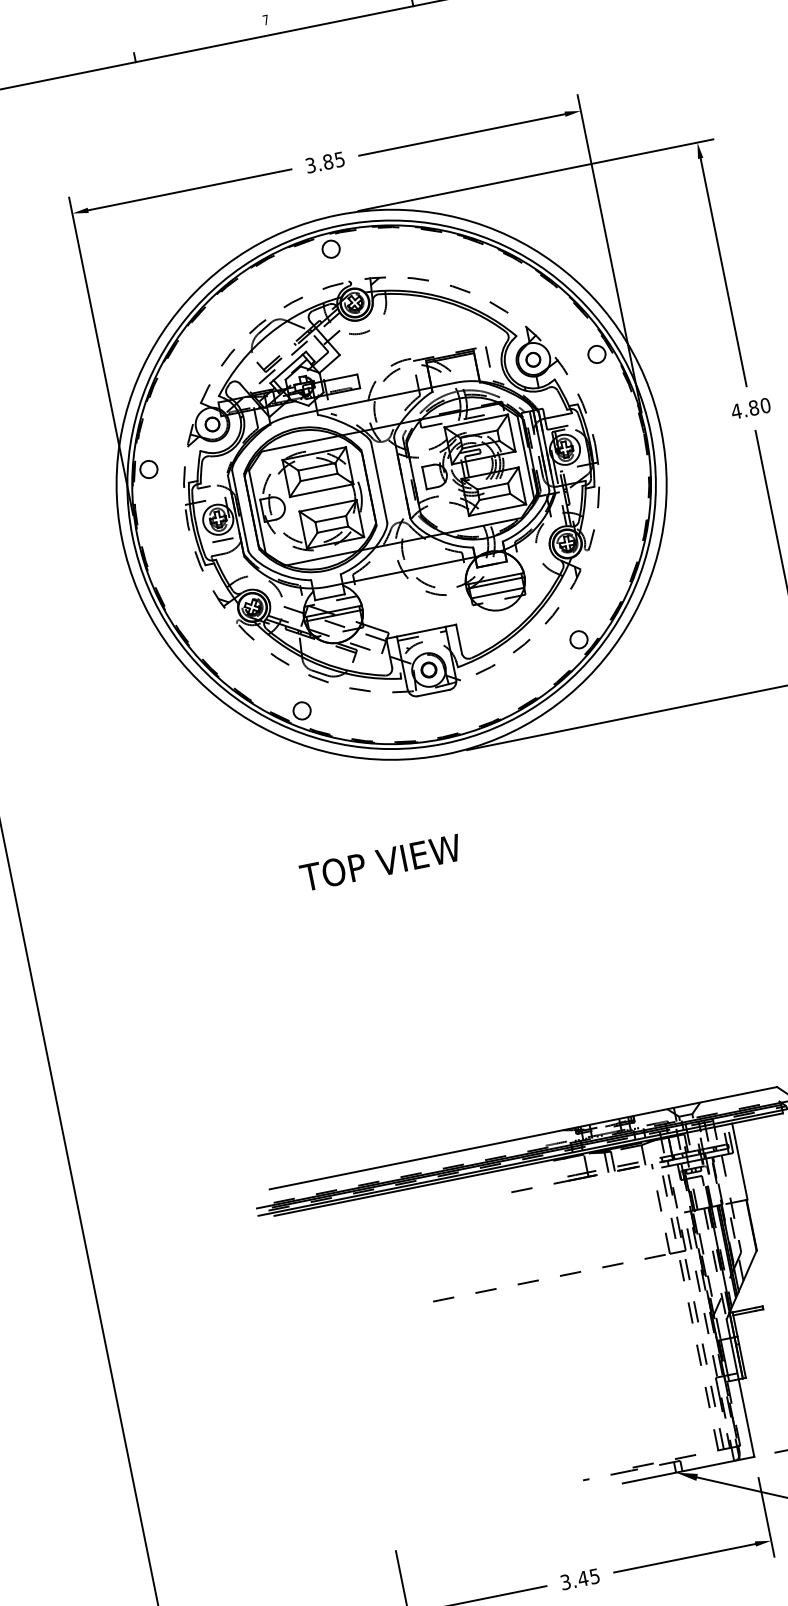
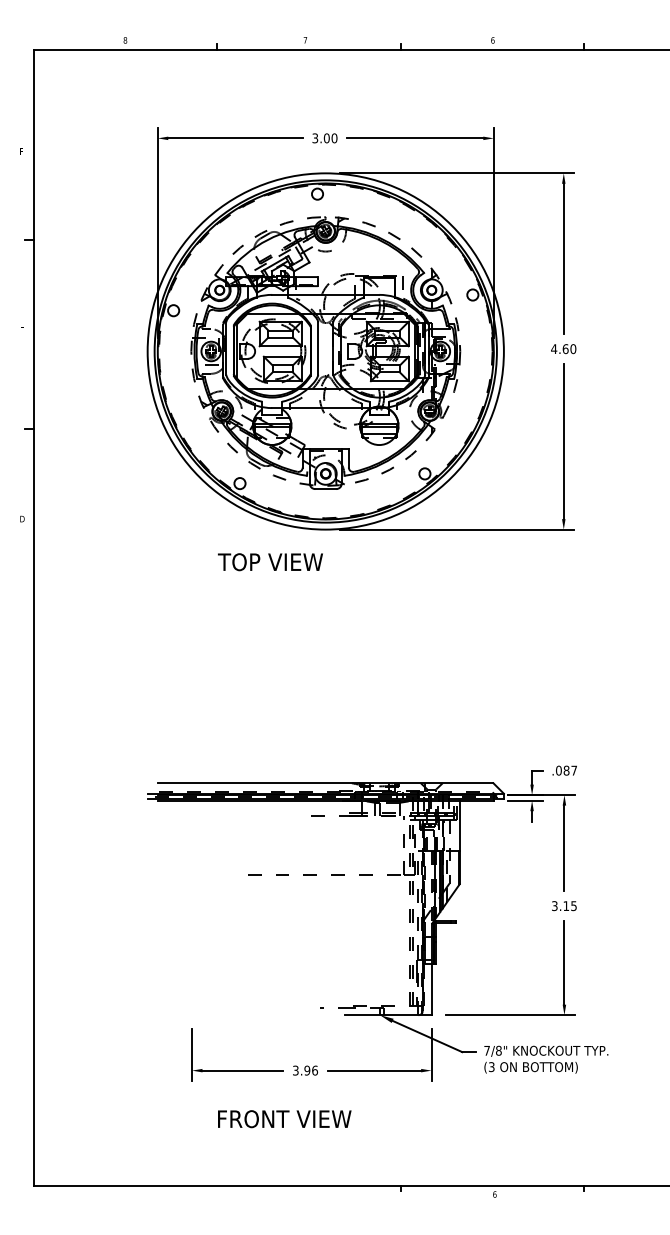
text: (333, 161) -> (330, 138), 3.85 -> 3.00
text: (753, 407) -> (565, 348), 4.80 -> 4.60
text: (380, 863) -> (270, 562), moved
text: (589, 1577) -> (311, 1070), 3.45 -> 3.96

